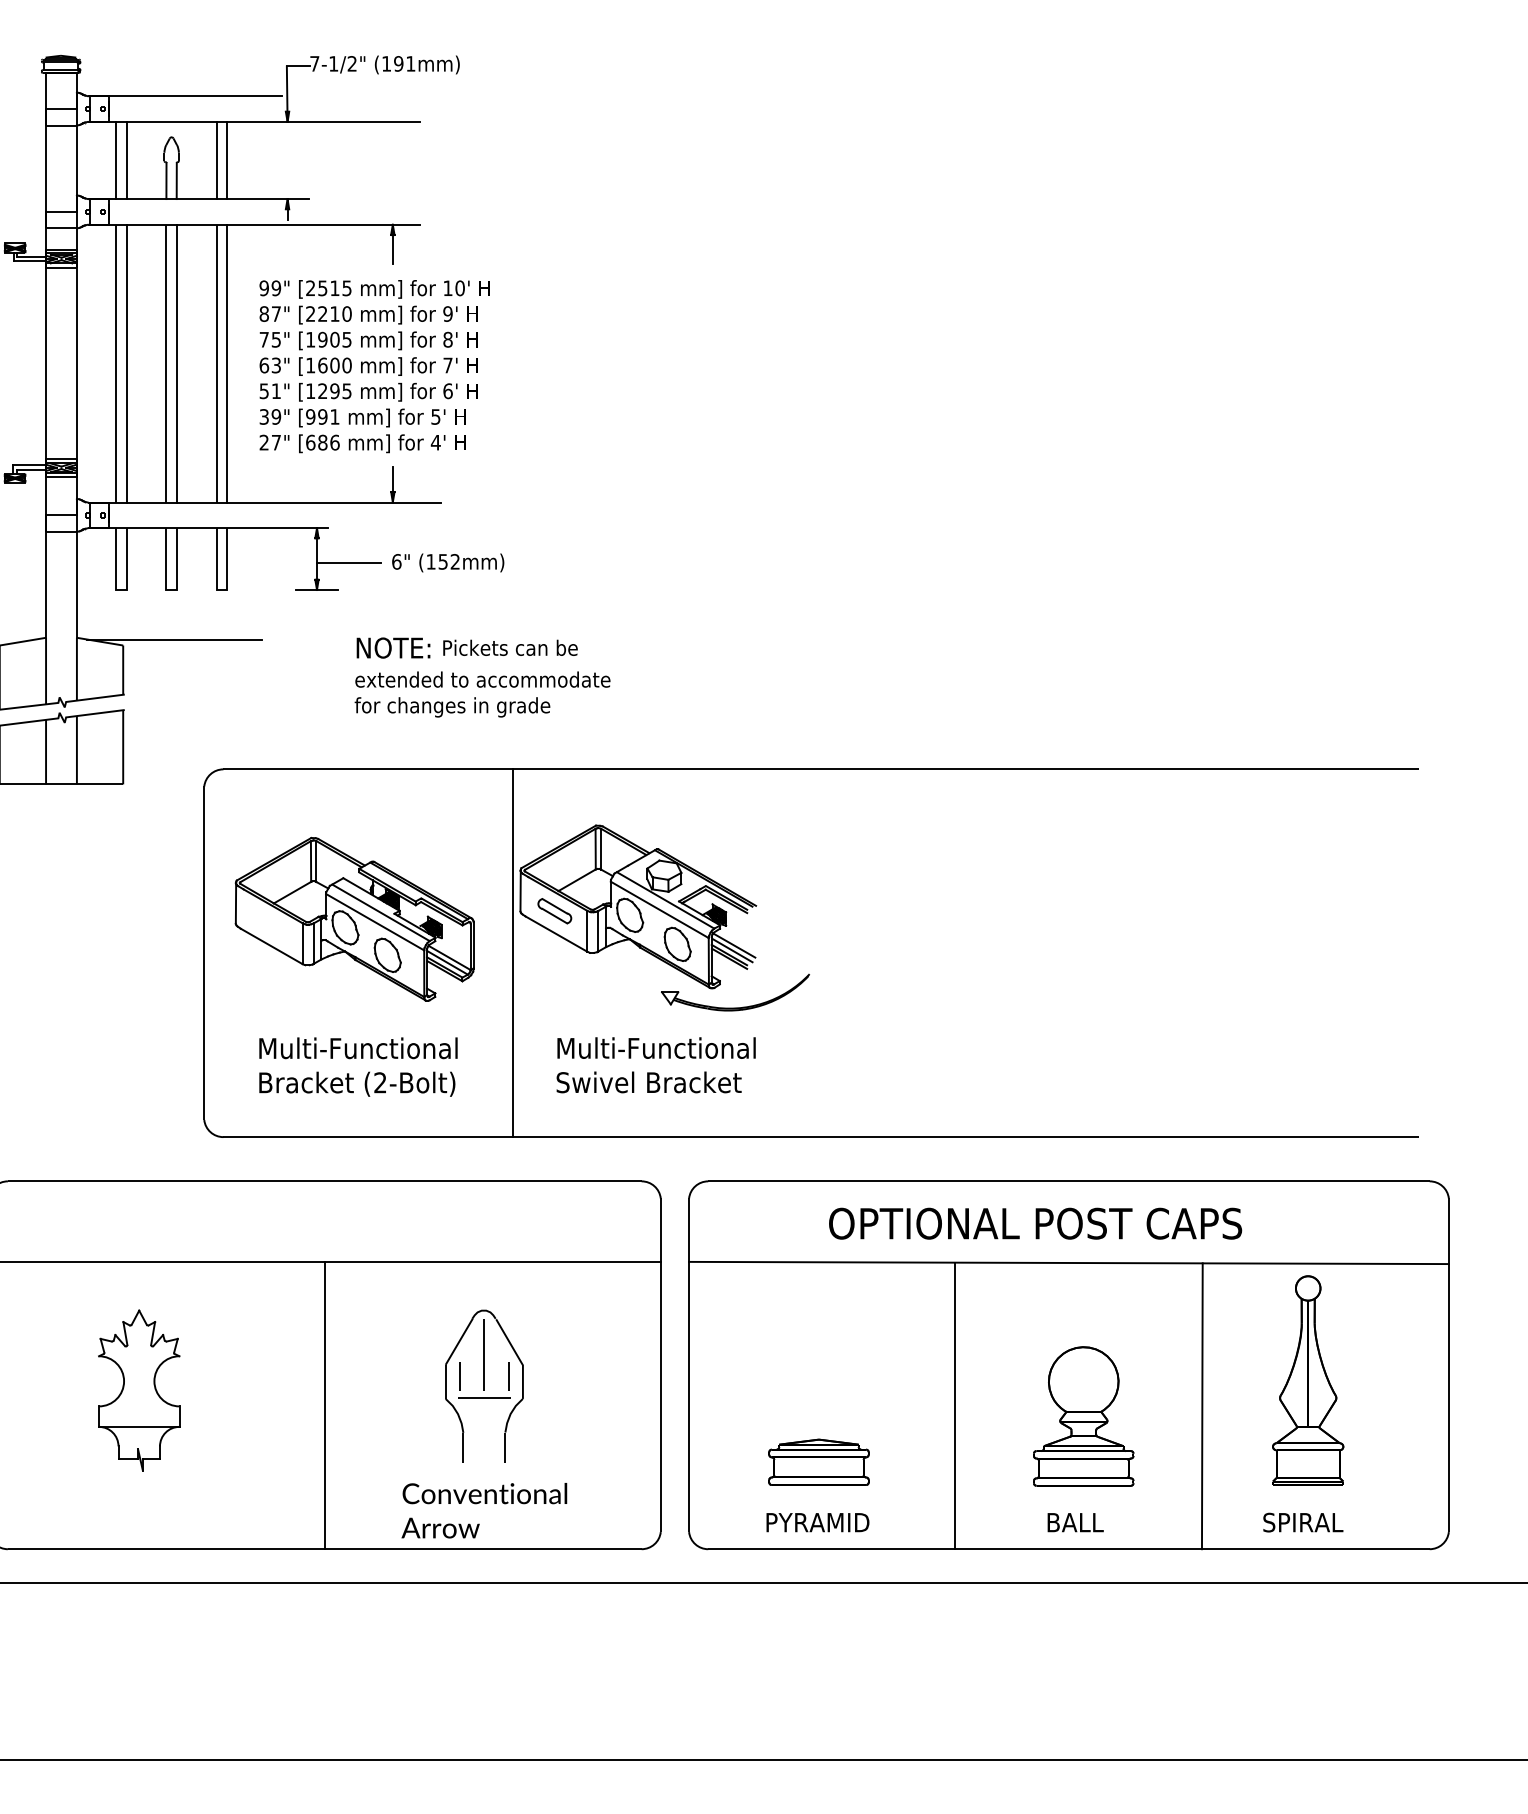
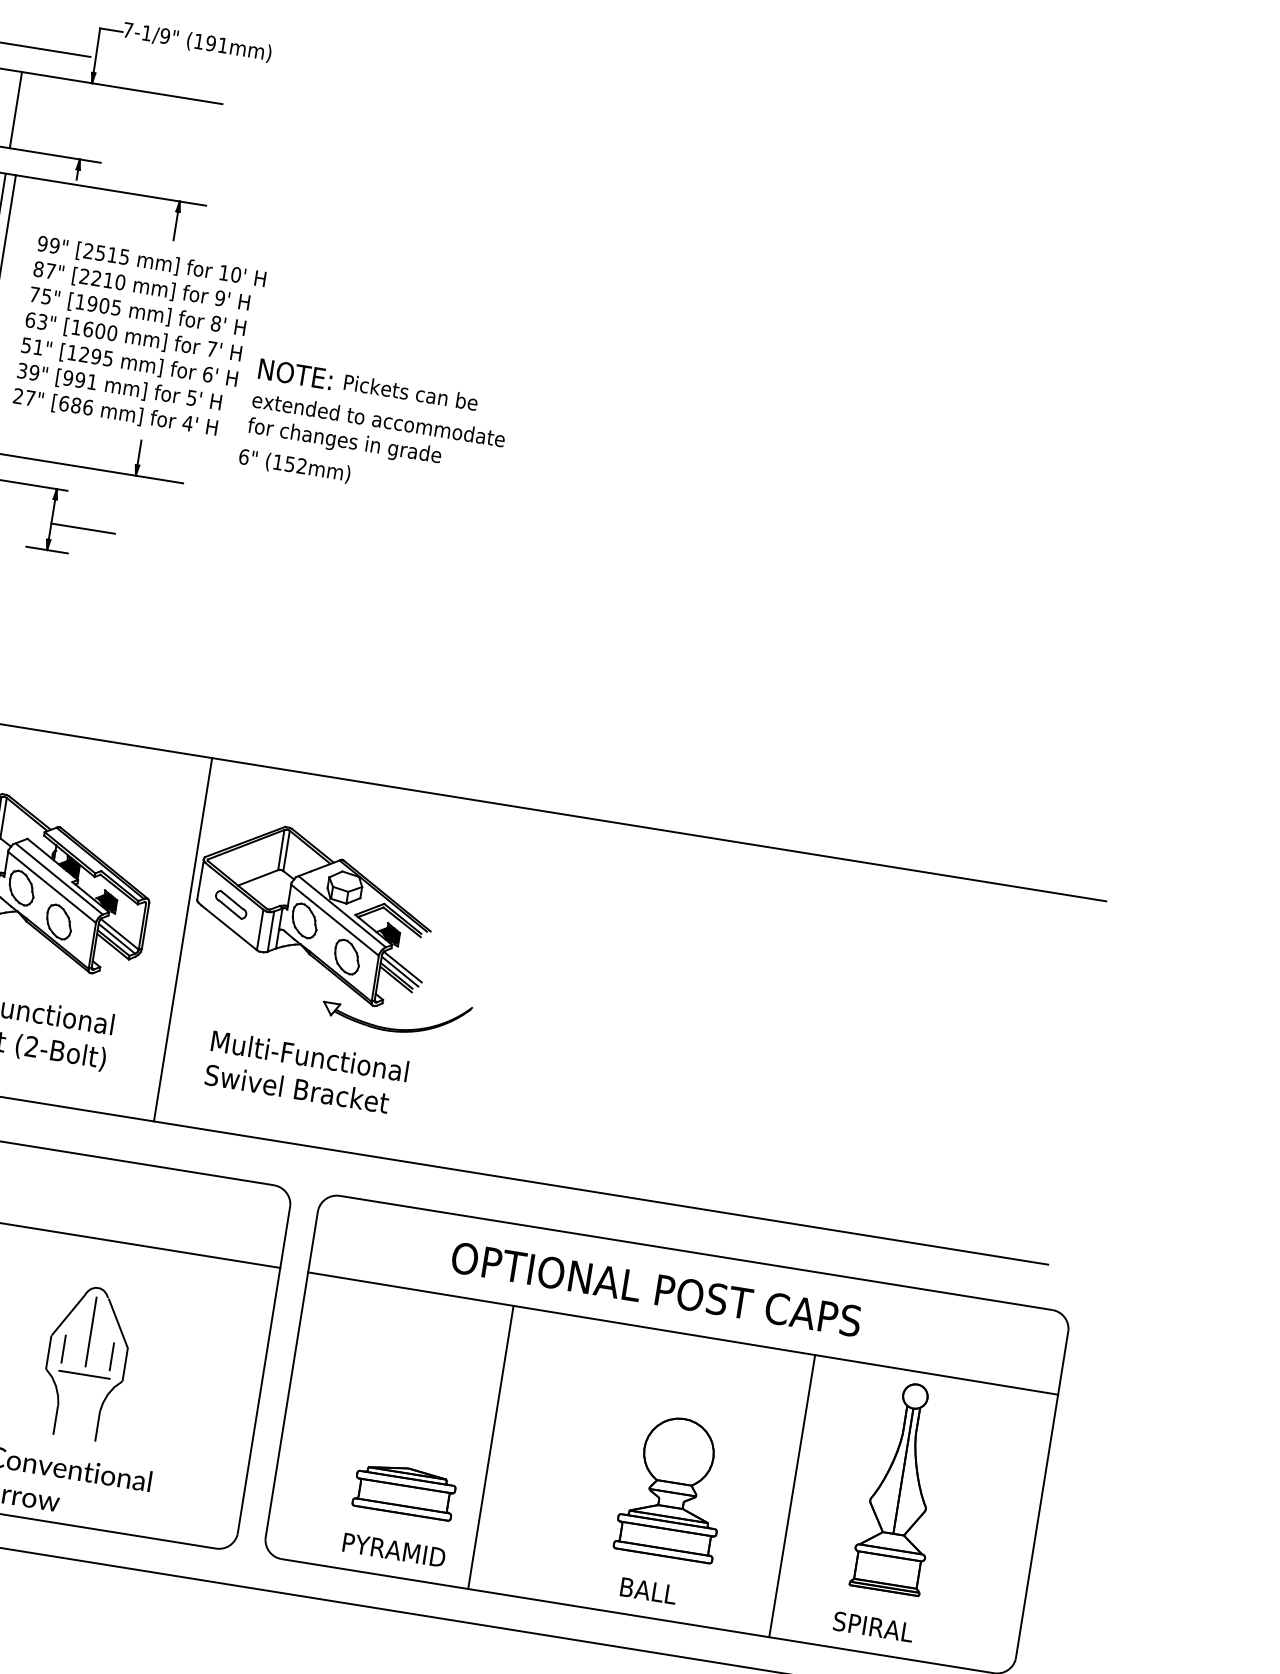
text: (351, 63) -> (164, 35), 7-1/2" -> 7-1/9"
line: (226, 160) -> (25, 111), removed
text: (448, 562) -> (295, 465), moved
text: (482, 677) -> (378, 417), moved
line: (955, 1405) -> (491, 1447), moved

